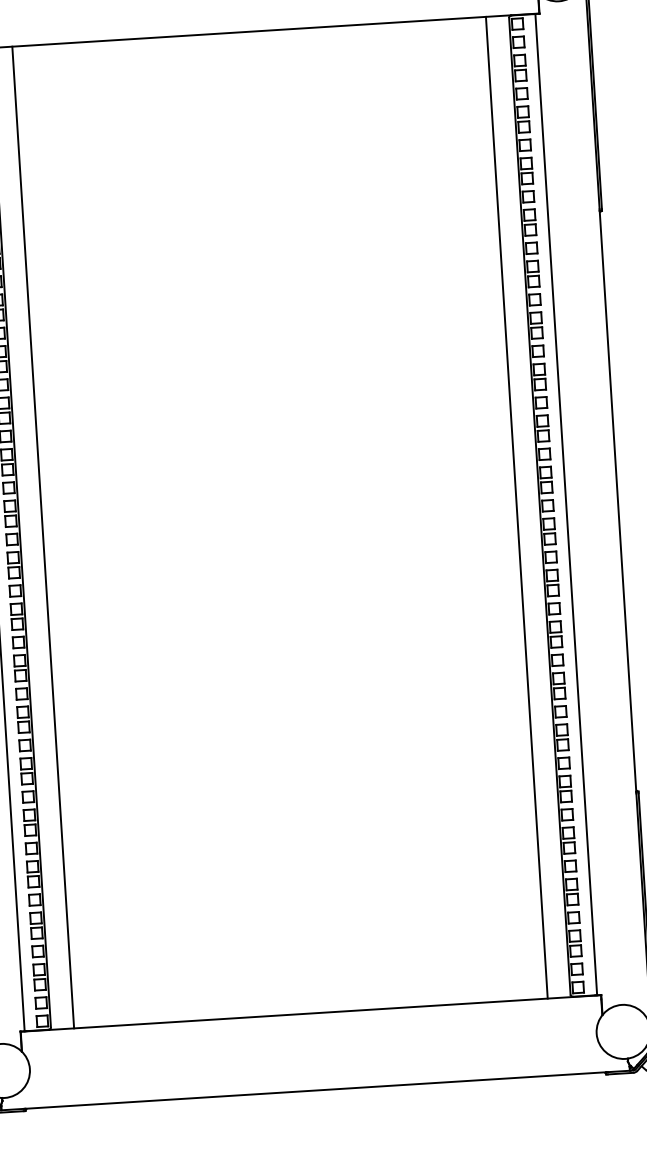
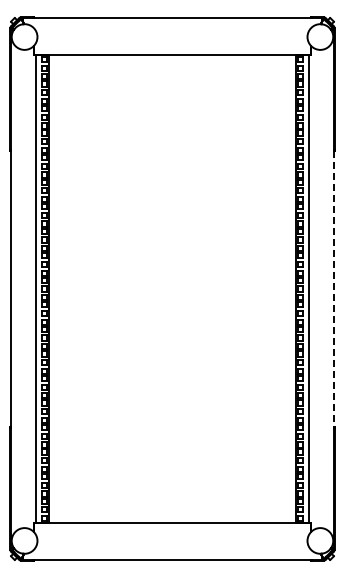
line: (618, 502) -> (333, 289), solid -> dashed
line: (517, 506) -> (285, 288), removed
line: (42, 536) -> (59, 288), removed

